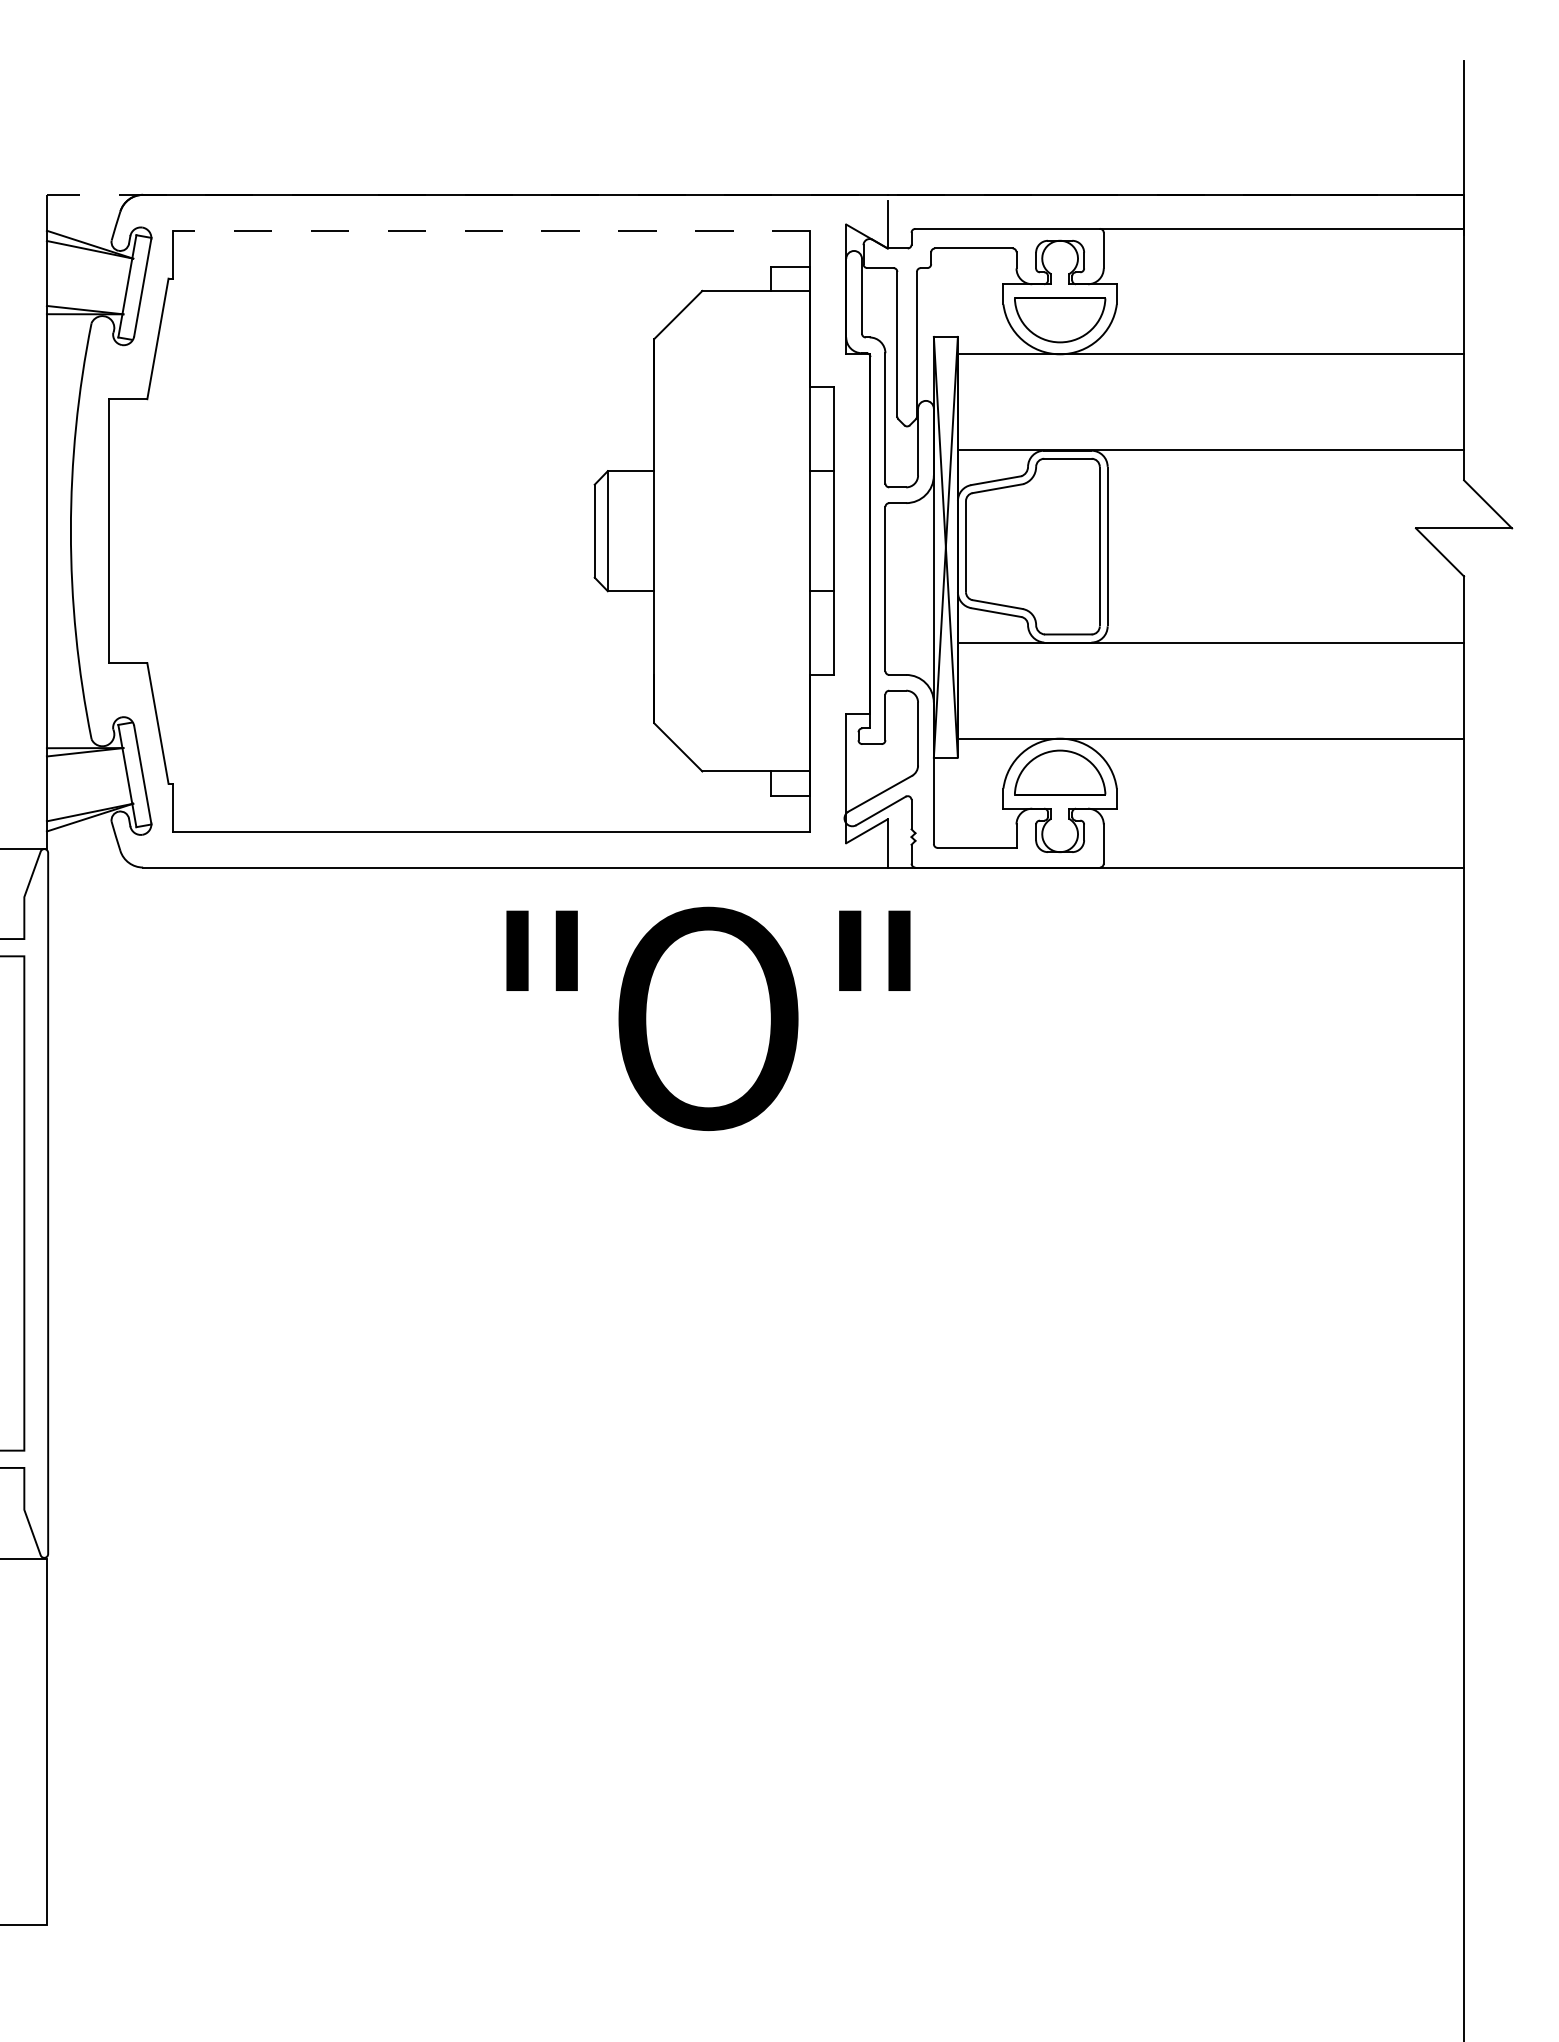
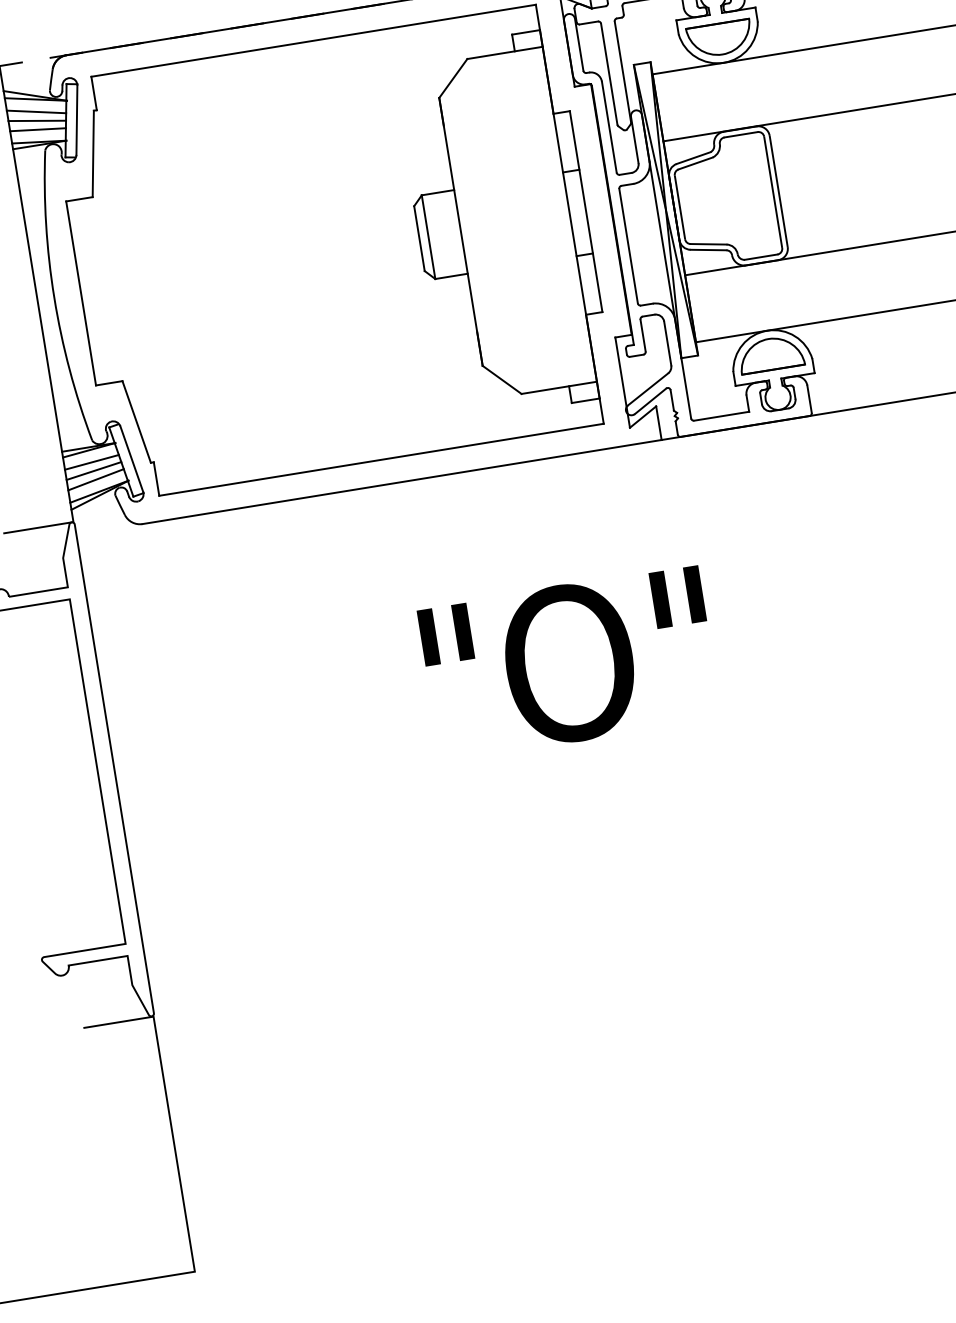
line: (491, 230) -> (313, 40), dashed -> solid
line: (87, 266) -> (36, 111), added
line: (86, 279) -> (36, 120), added
line: (85, 292) -> (37, 129), added
line: (85, 769) -> (91, 462), added
line: (86, 782) -> (93, 471), added
line: (87, 794) -> (95, 479), added
text: (708, 1018) -> (569, 663), moved

